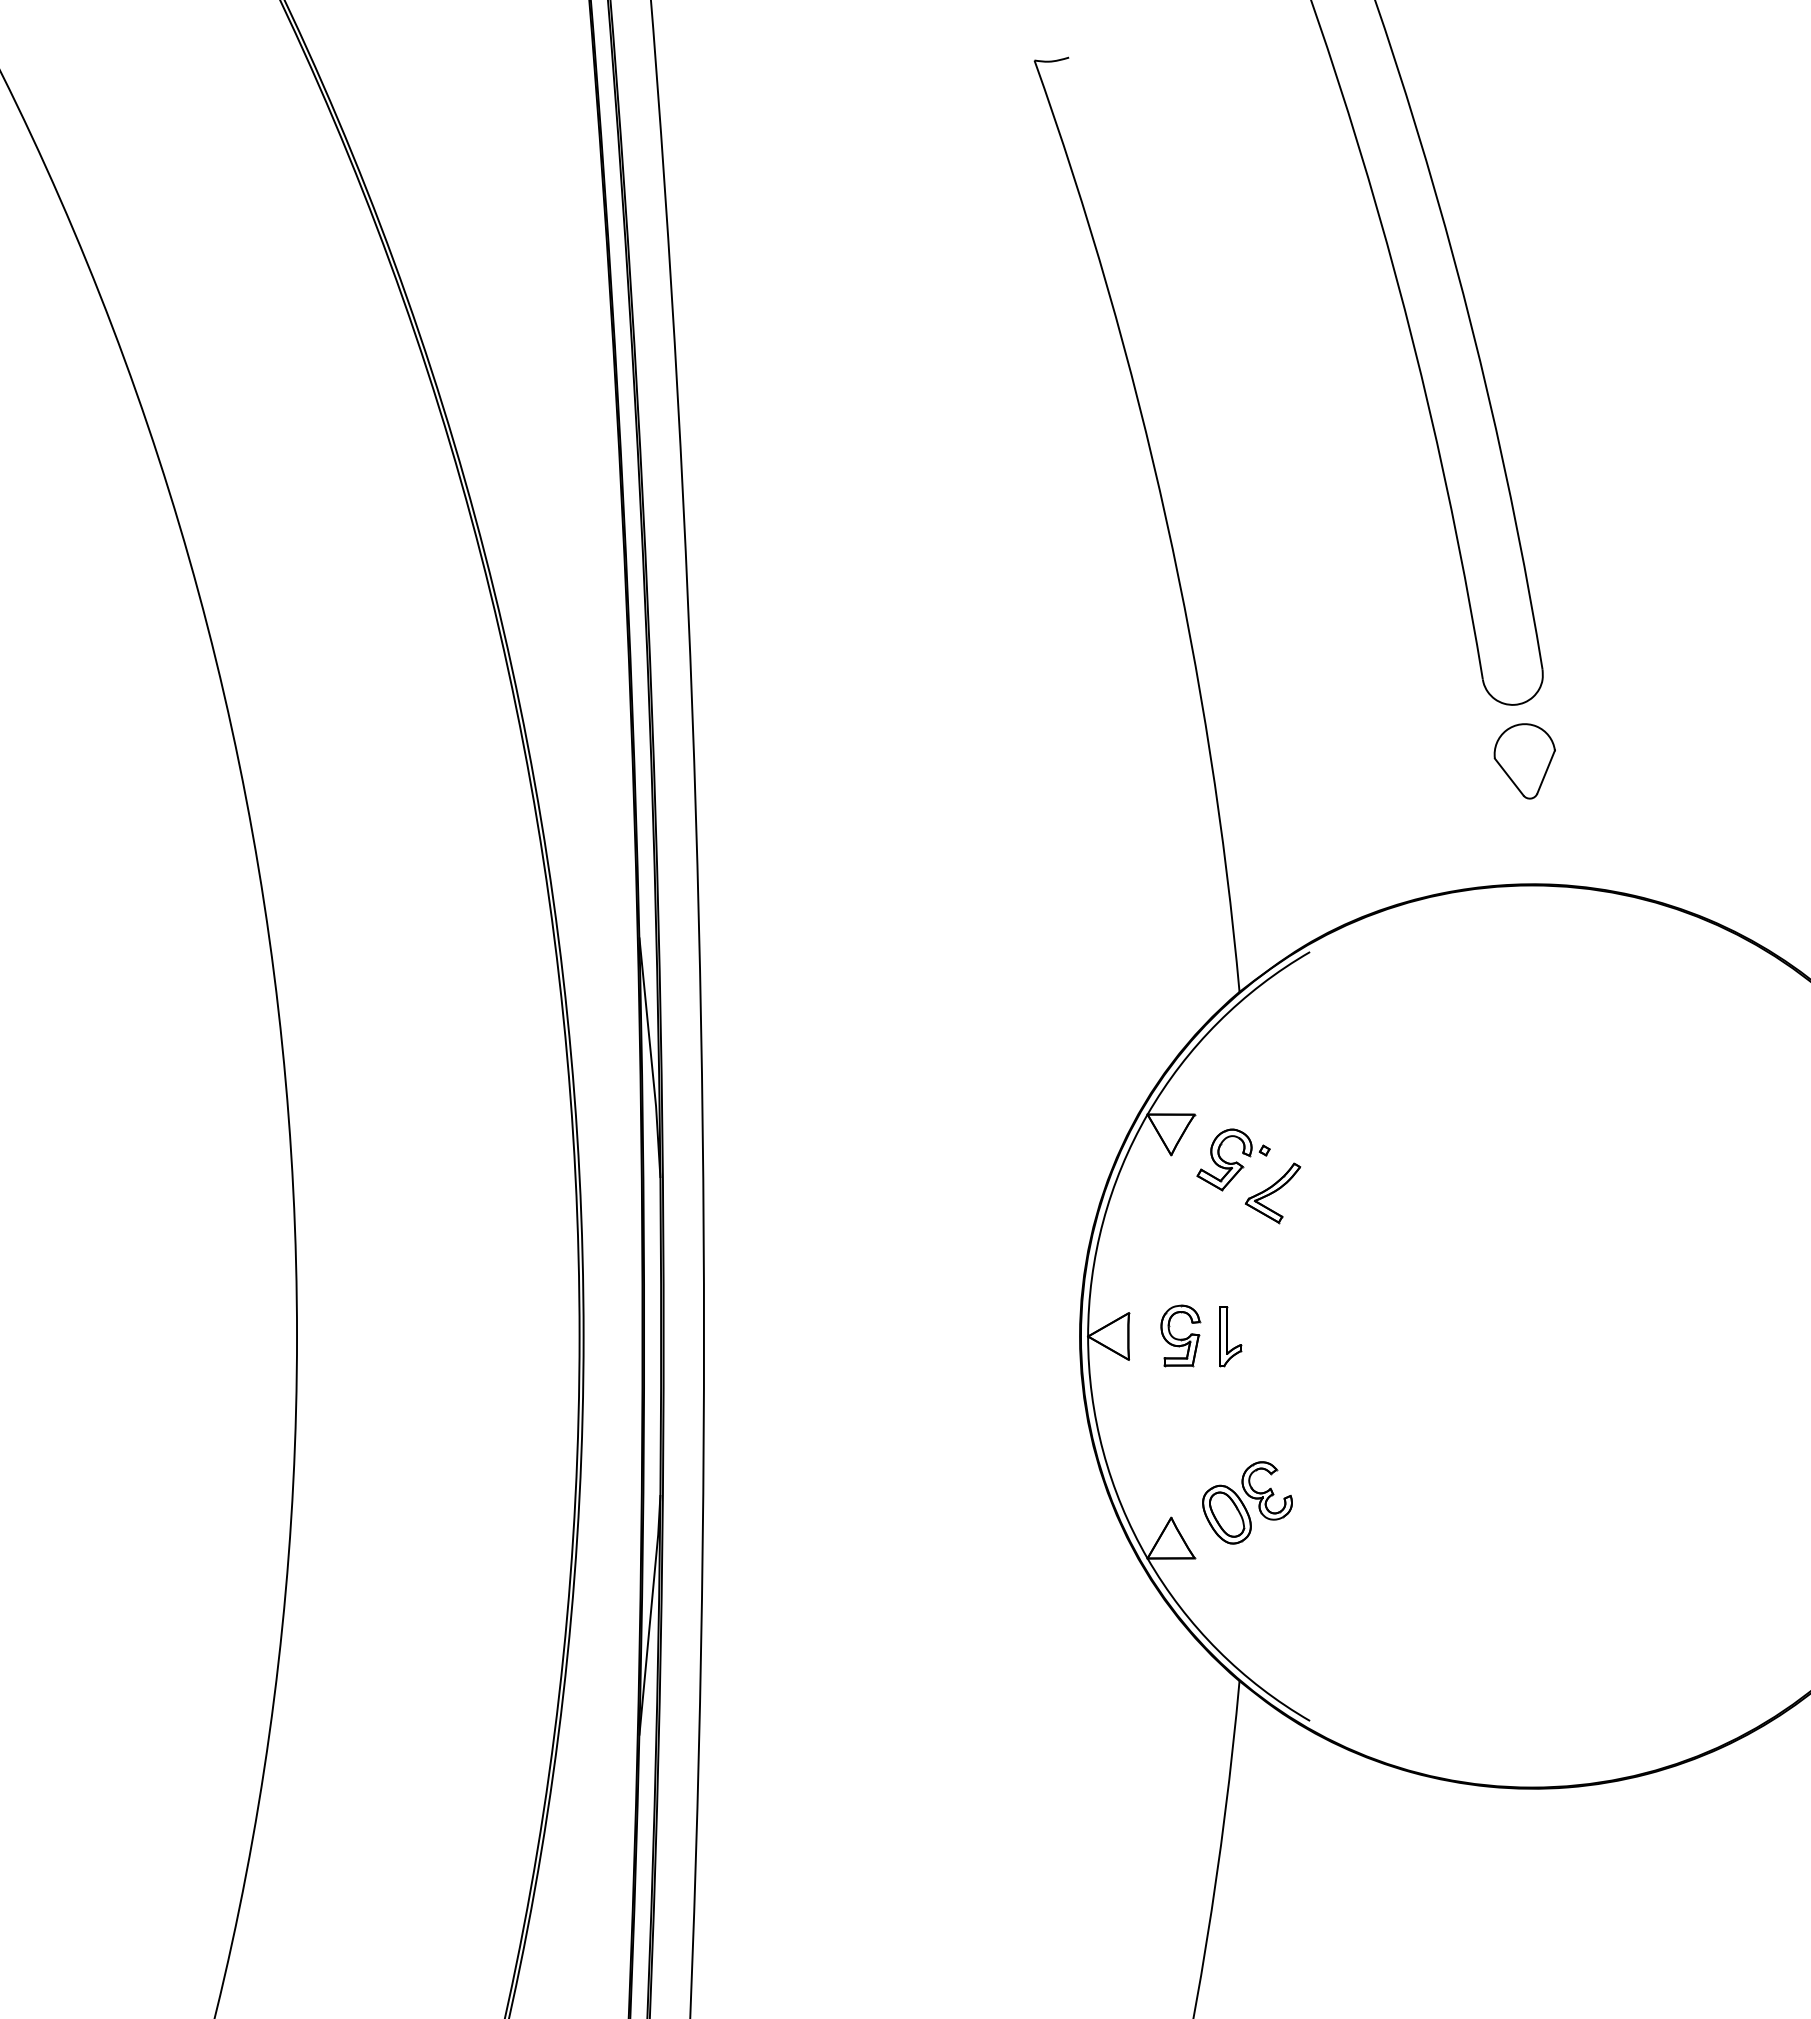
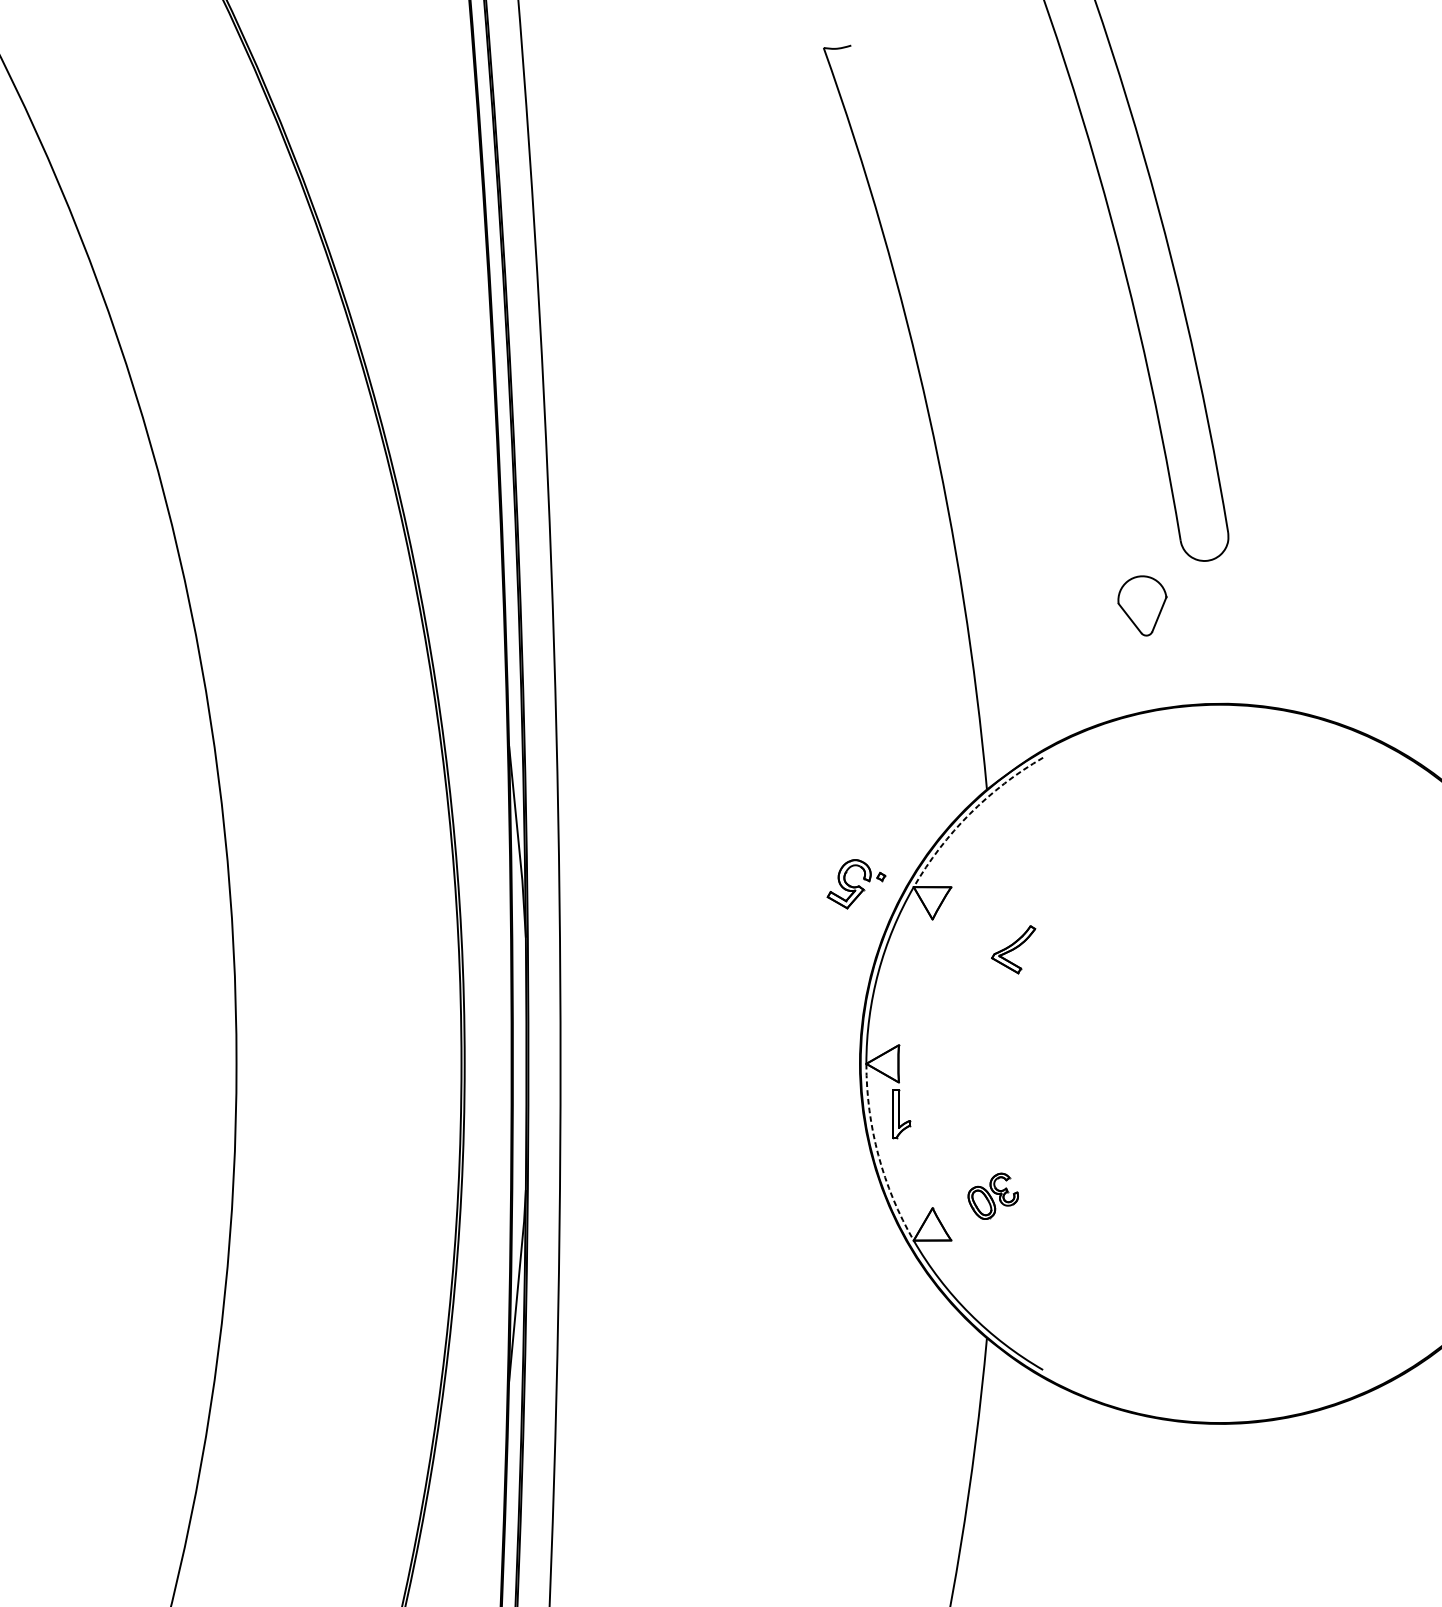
part: (1524, 761) -> (1142, 606), moved
arc: (1218, 1022) -> (970, 813), solid -> dashed
part: (1233, 1159) -> (856, 883), moved
part: (1180, 1335) -> (939, 1063), removed
part: (1230, 1336) -> (901, 1114), moved
arc: (1103, 1451) -> (878, 1155), solid -> dashed
part: (1247, 1502) -> (993, 1196), size x0.7

